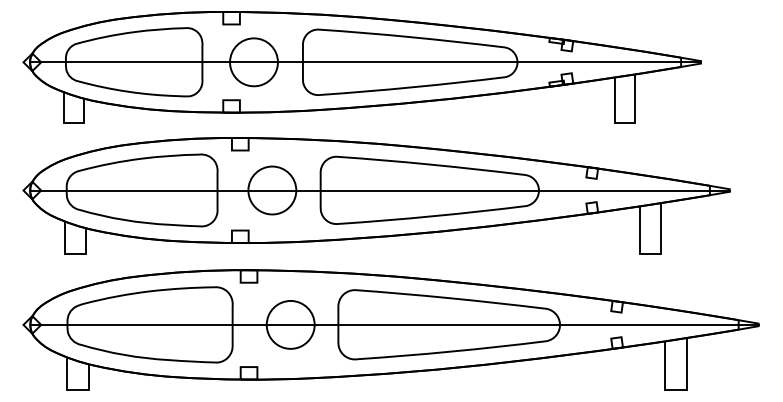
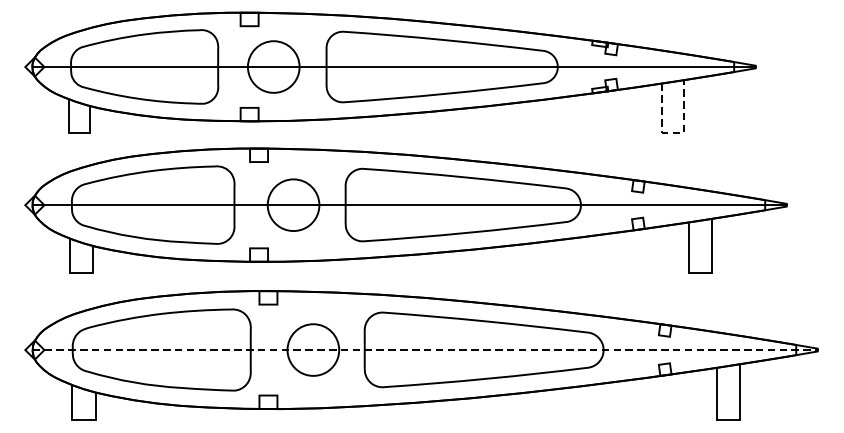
line: (626, 123) -> (675, 132), solid -> dashed
line: (394, 324) -> (425, 349), solid -> dashed

